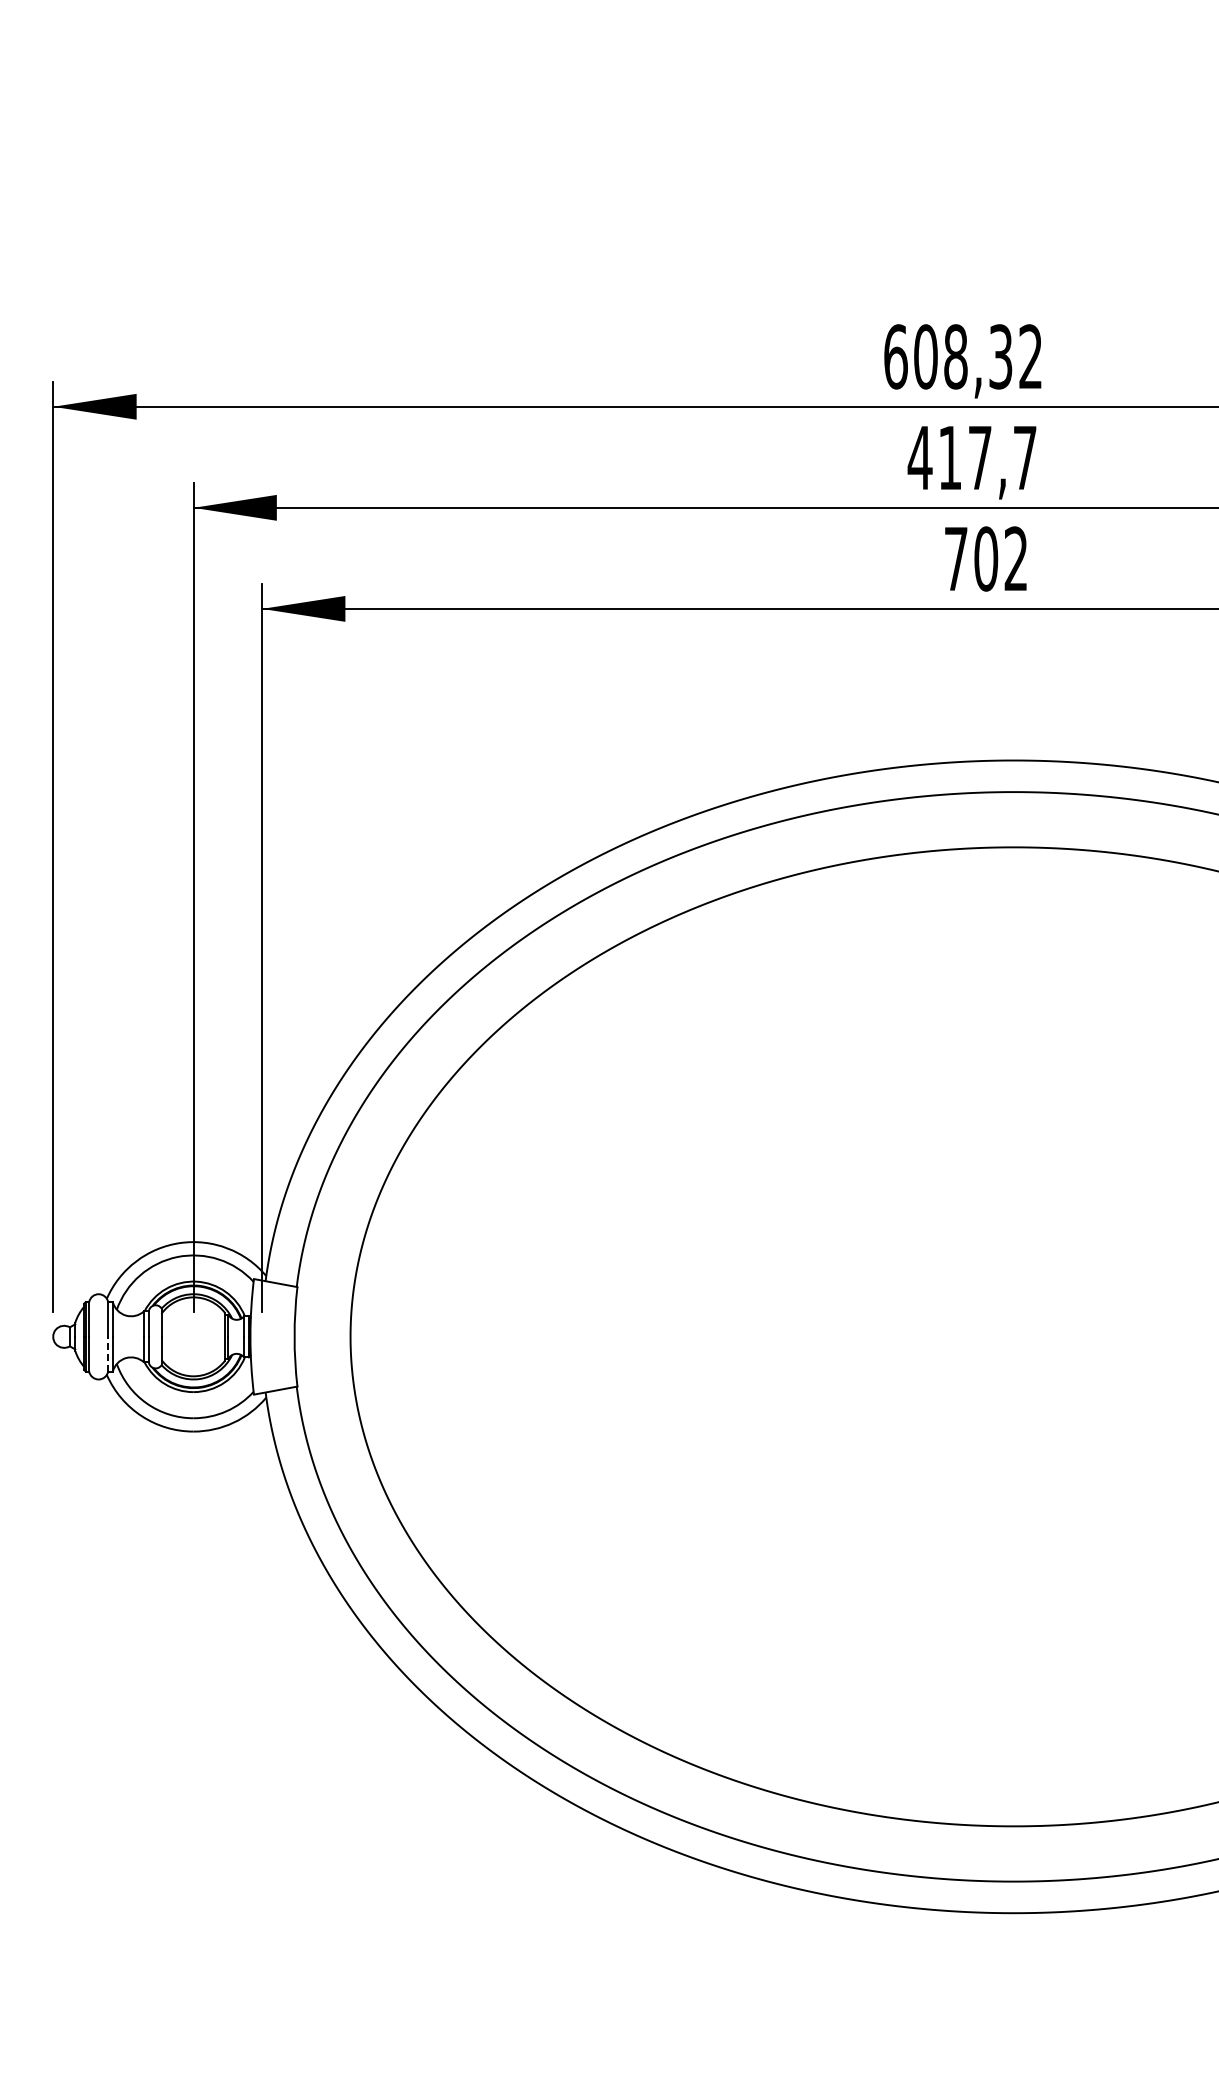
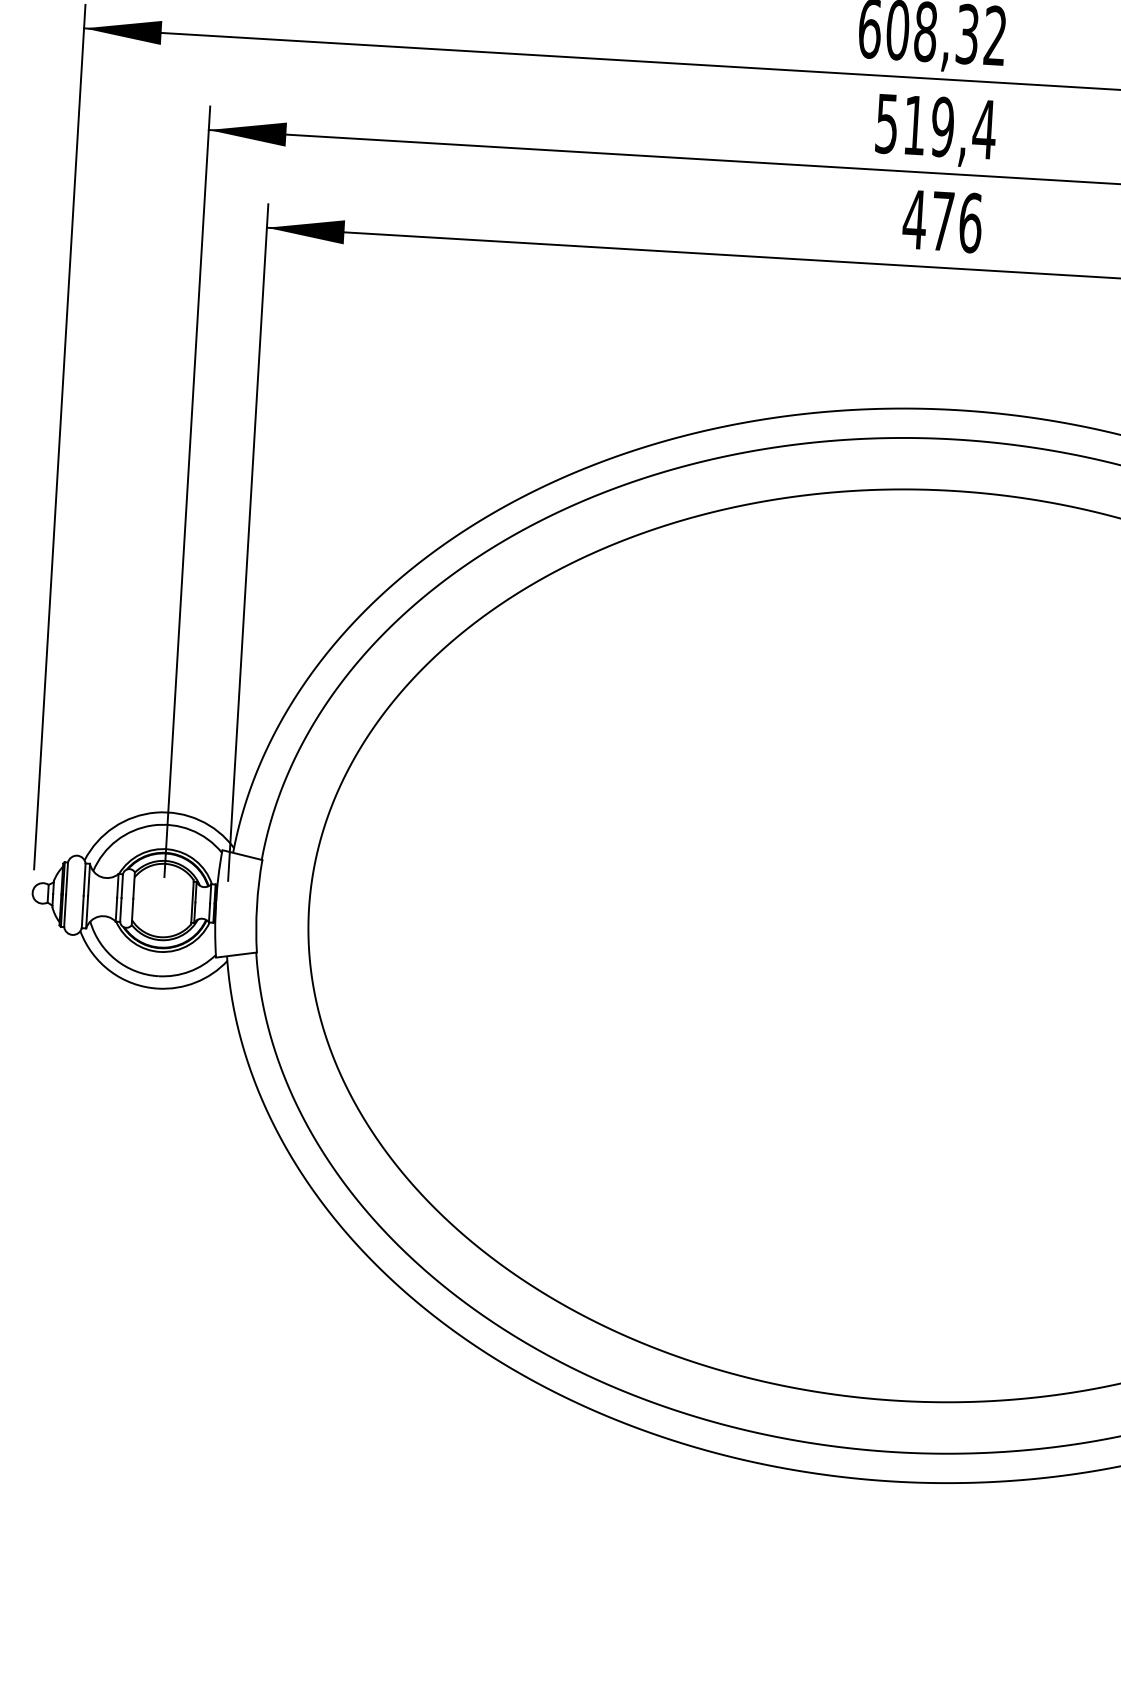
text: (972, 457) -> (935, 126), 417,7 -> 519,4
text: (985, 558) -> (942, 220), 702 -> 476
line: (108, 1353) -> (83, 911), dashed -> solid

